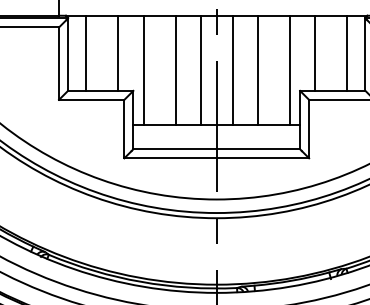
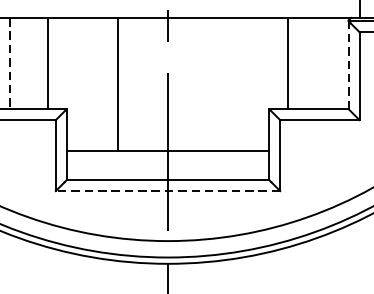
line: (347, 52) -> (326, 62), removed
line: (86, 53) -> (9, 63), solid -> dashed
line: (365, 54) -> (348, 65), solid -> dashed
line: (143, 70) -> (79, 84), removed
line: (200, 70) -> (148, 84), removed
line: (232, 70) -> (187, 84), removed
line: (257, 70) -> (217, 84), removed
line: (289, 70) -> (256, 84), removed
line: (216, 158) -> (167, 191), solid -> dashed

